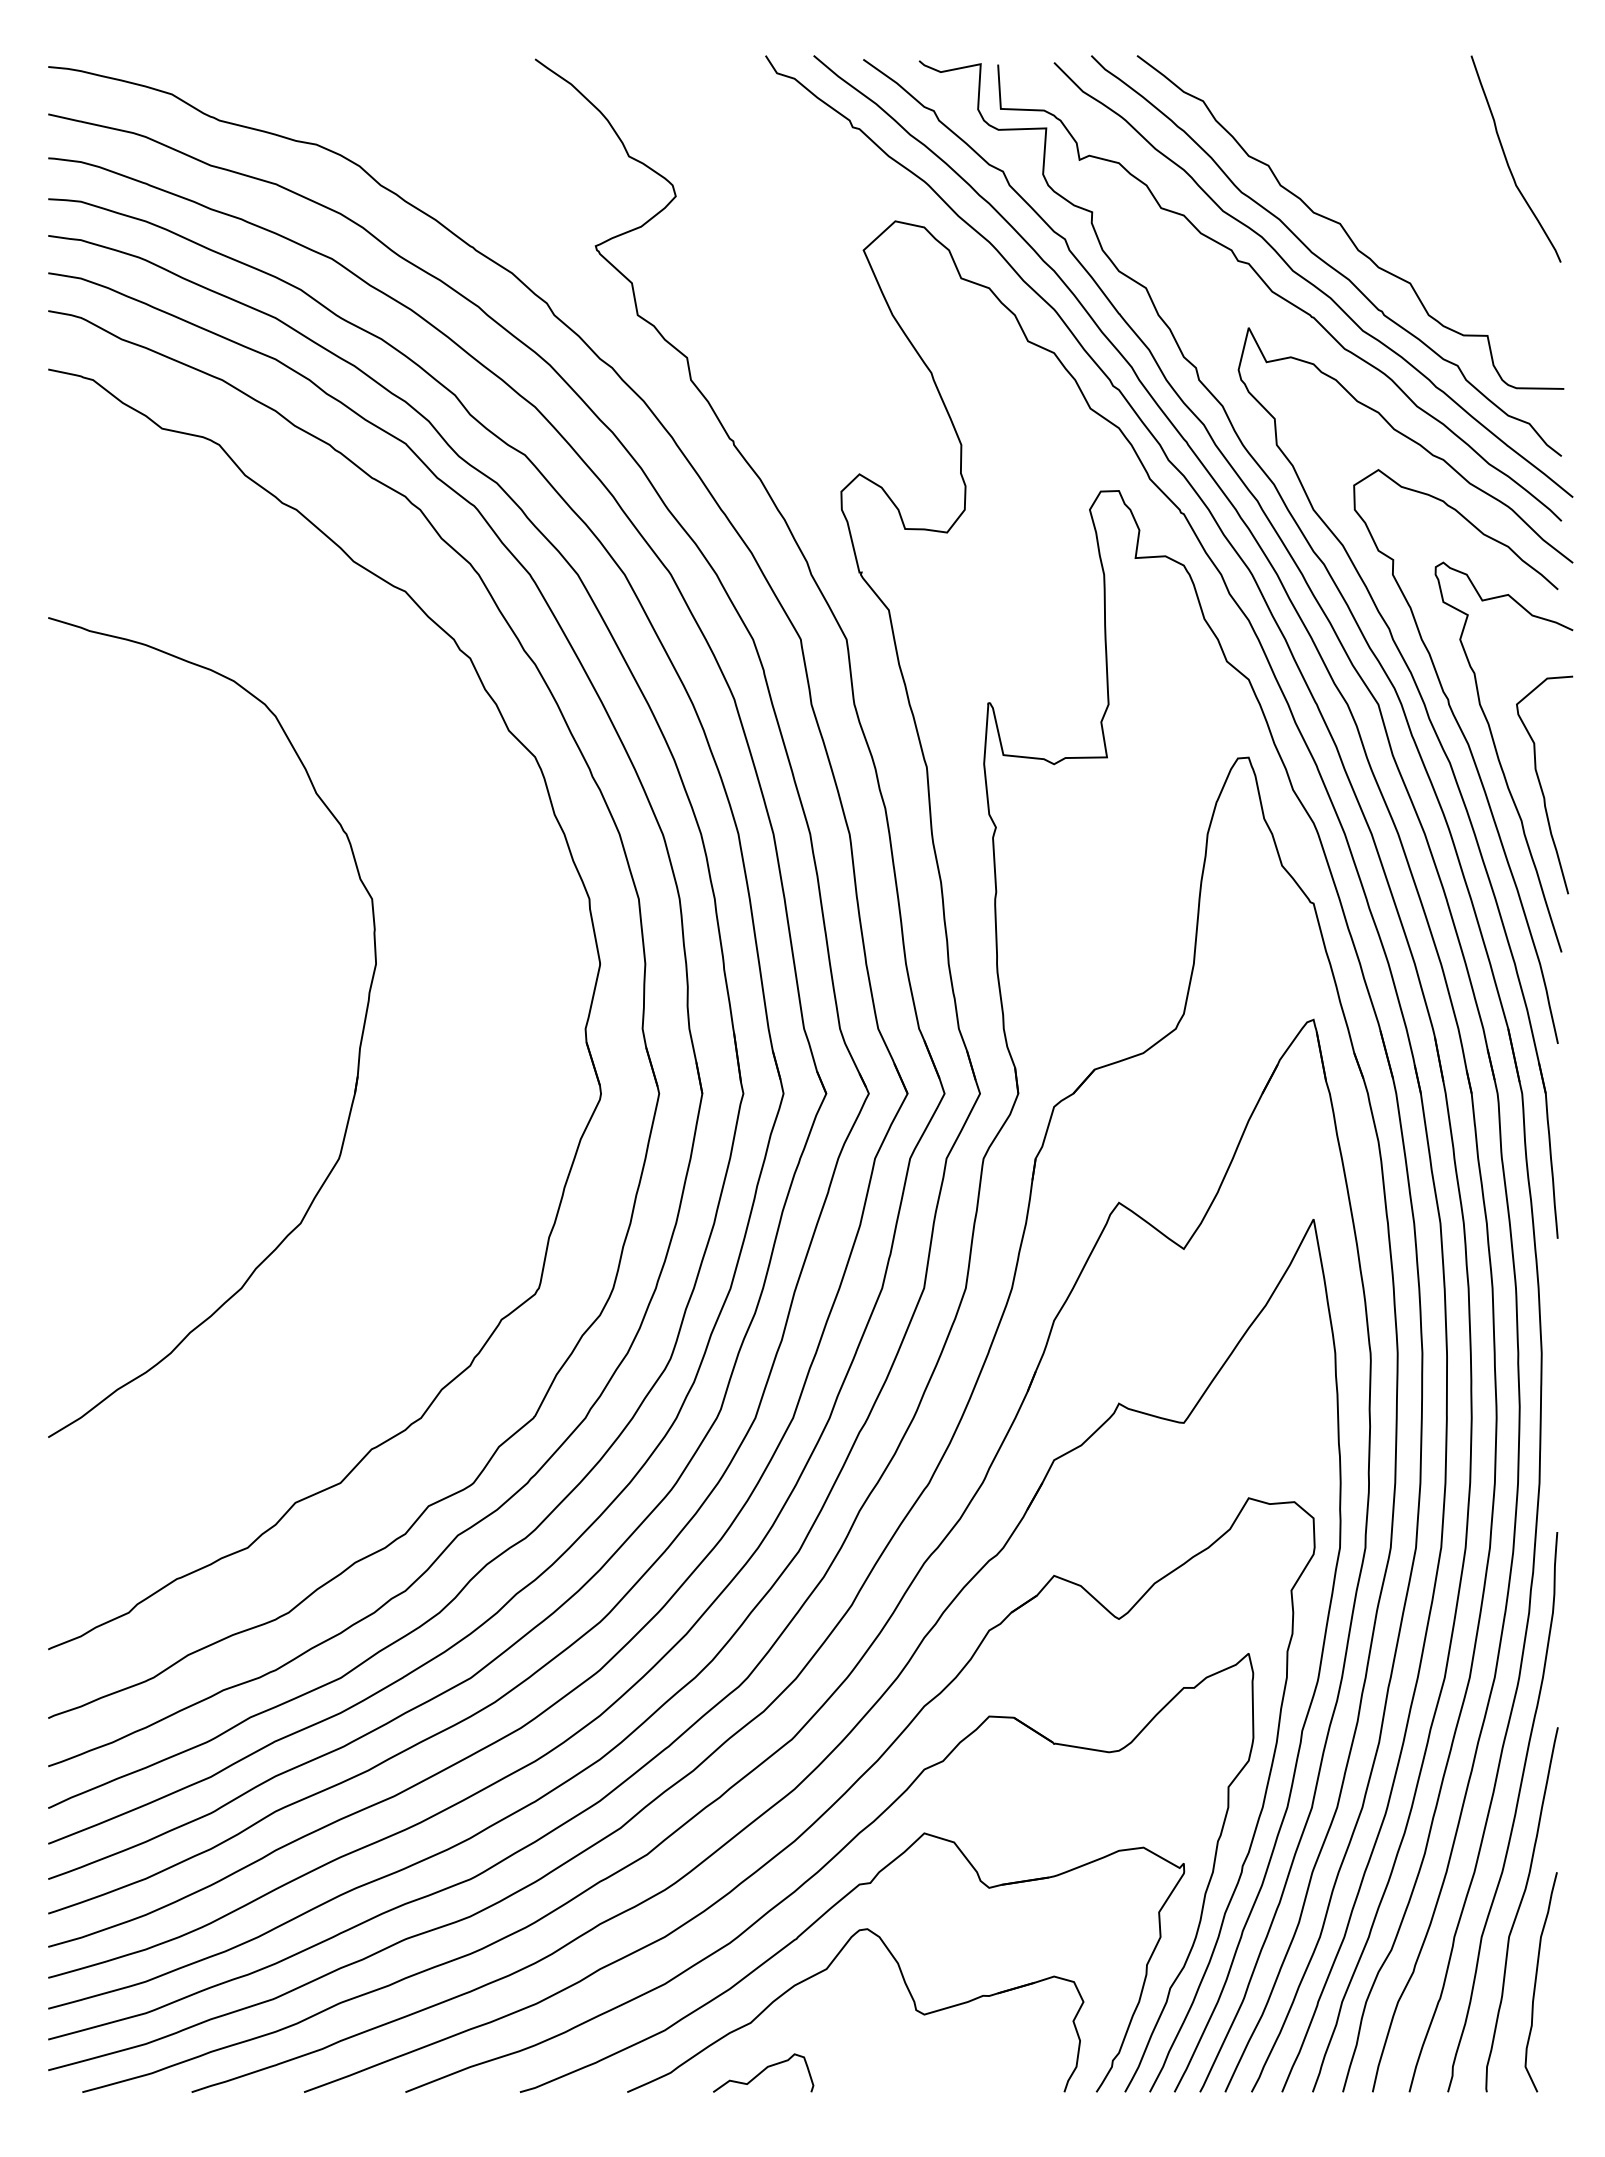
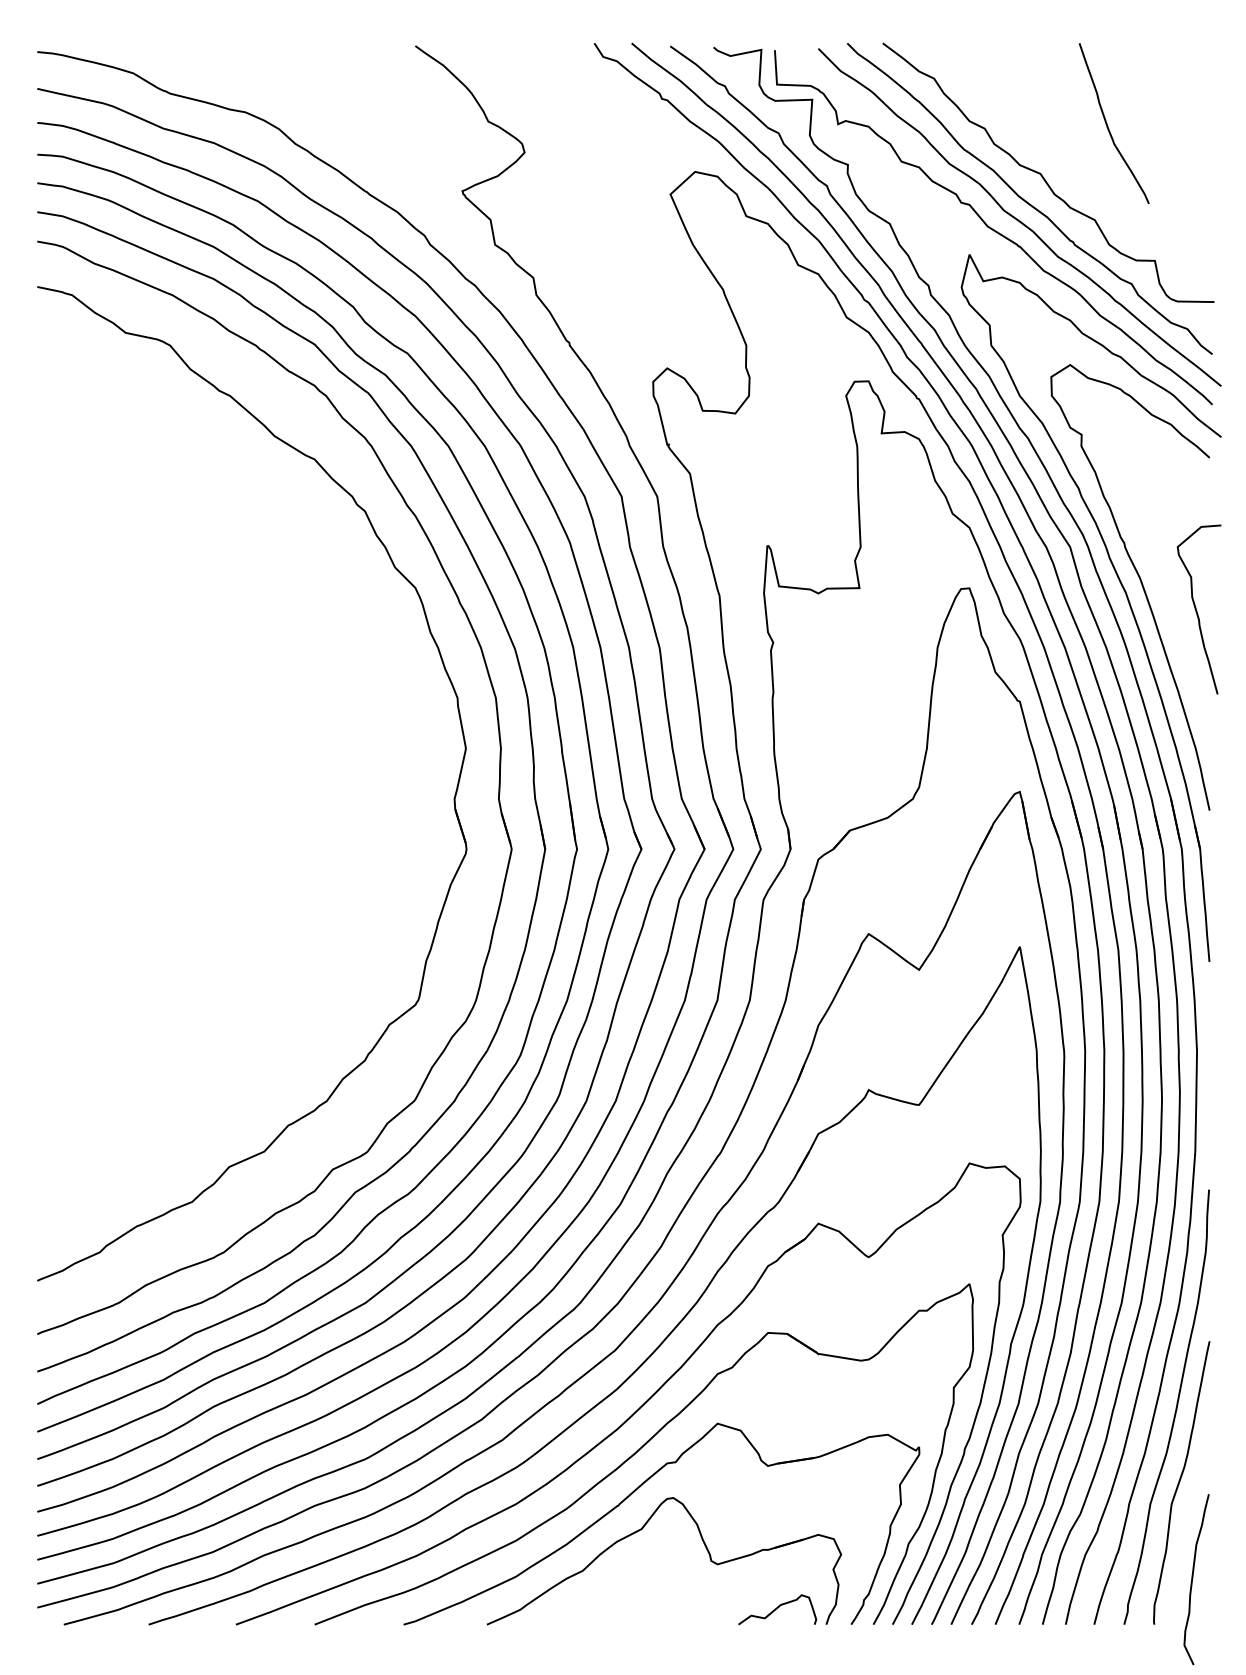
curve: (1507, 159) -> (1107, 123), moved
curve: (1499, 758) -> (1164, 589), removed
part: (358, 1051) -> (278, 816), removed
curve: (1536, 1982) -> (1192, 1579), moved
curve: (763, 2071) -> (777, 1608), moved

